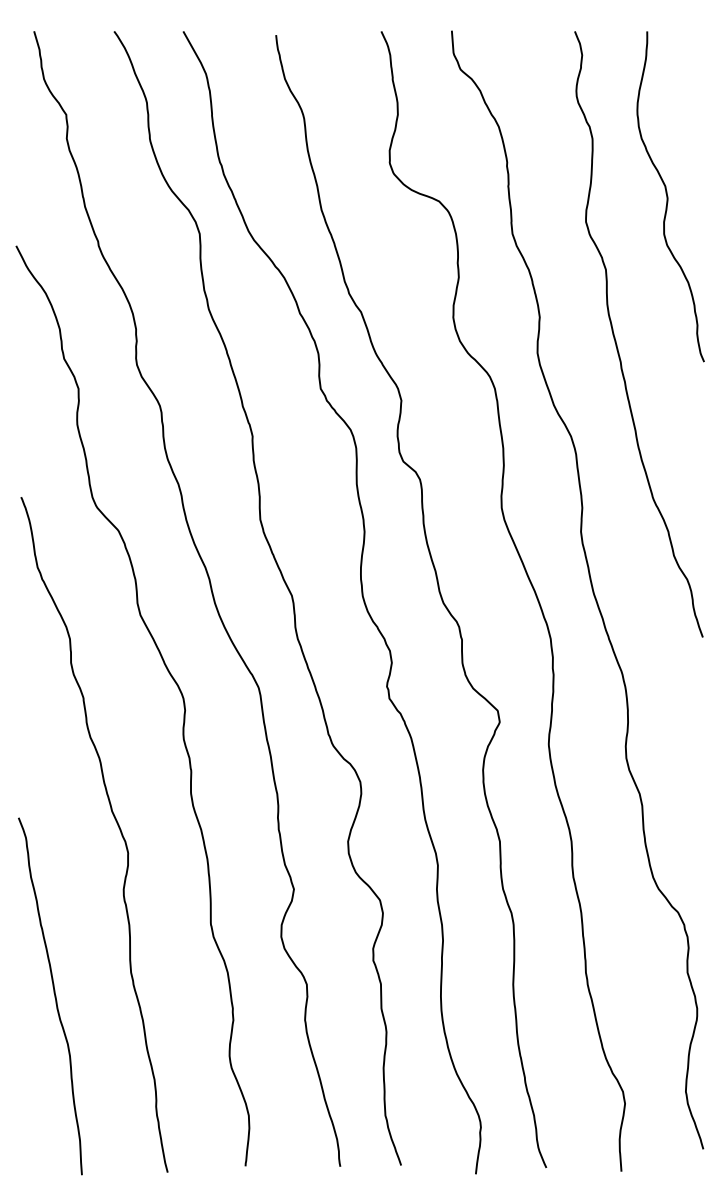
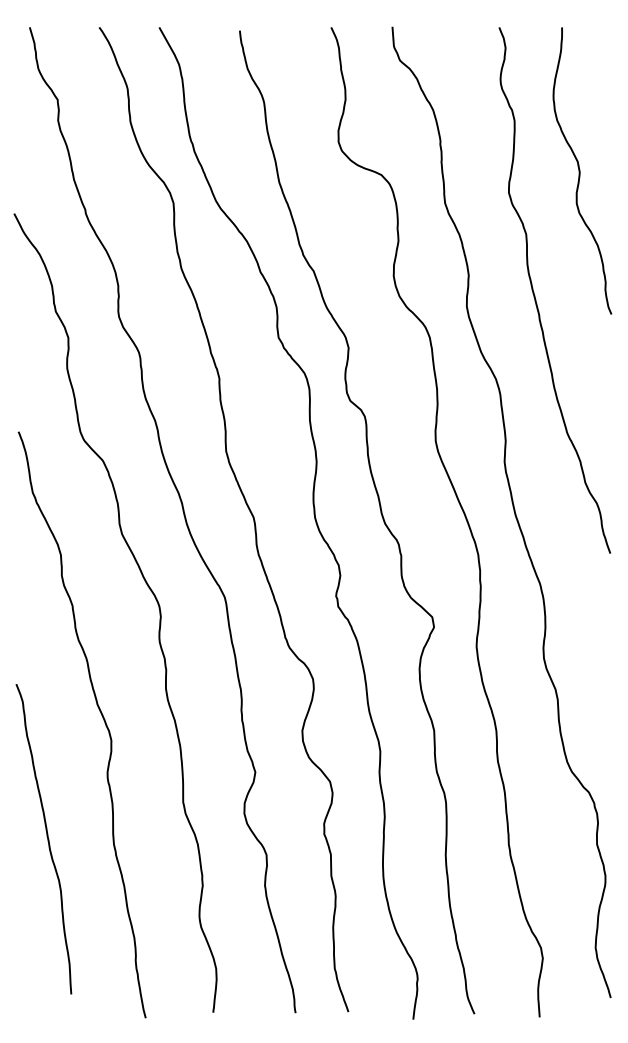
curve: (54, 996) -> (47, 839), moved

